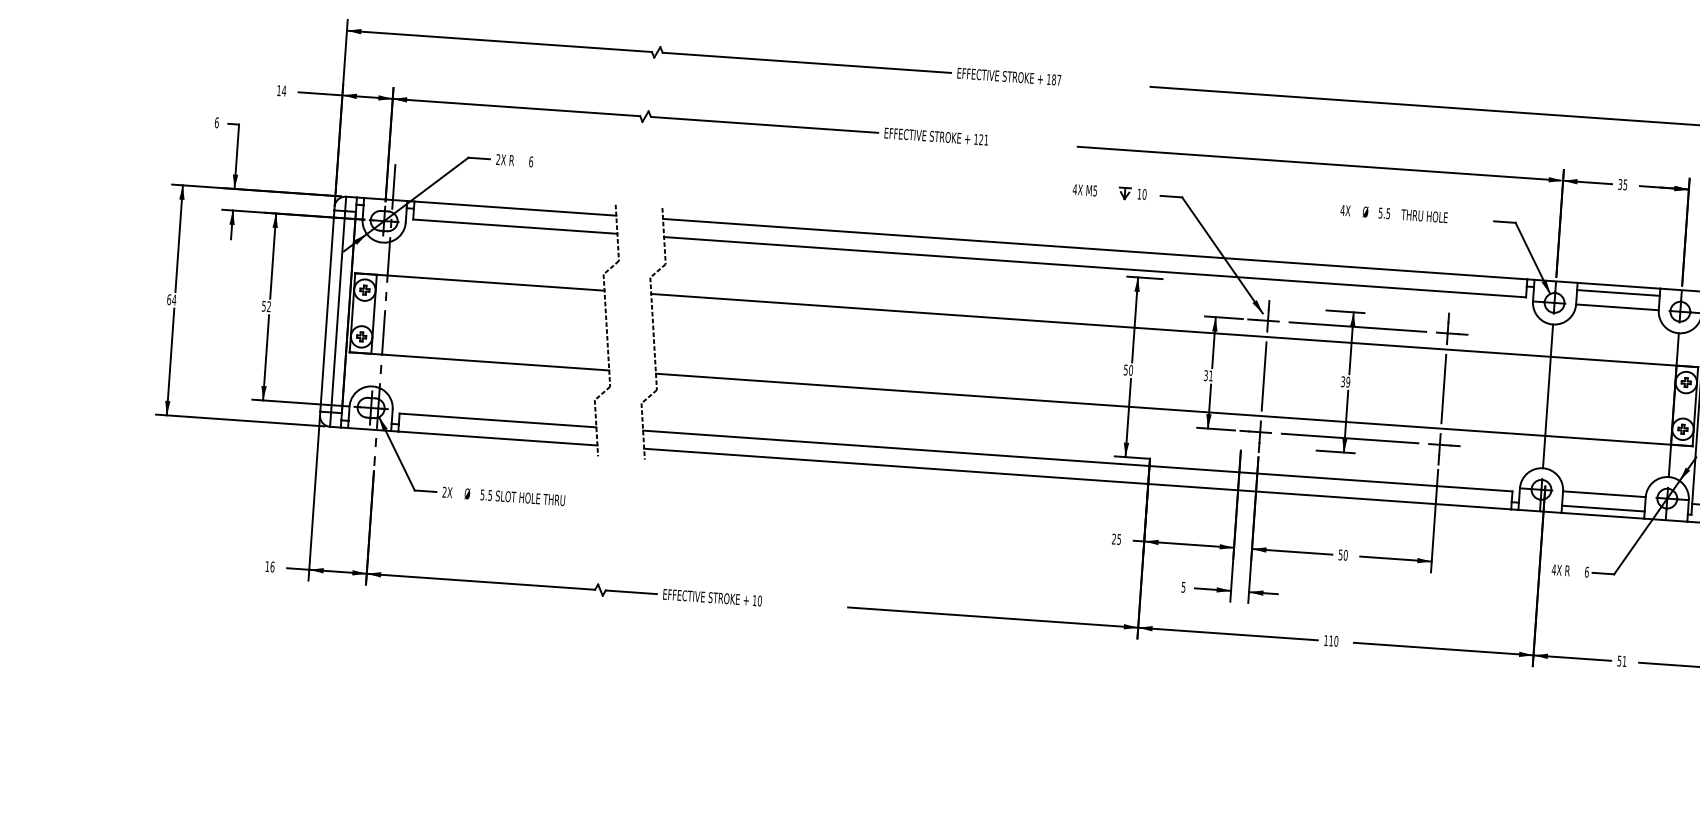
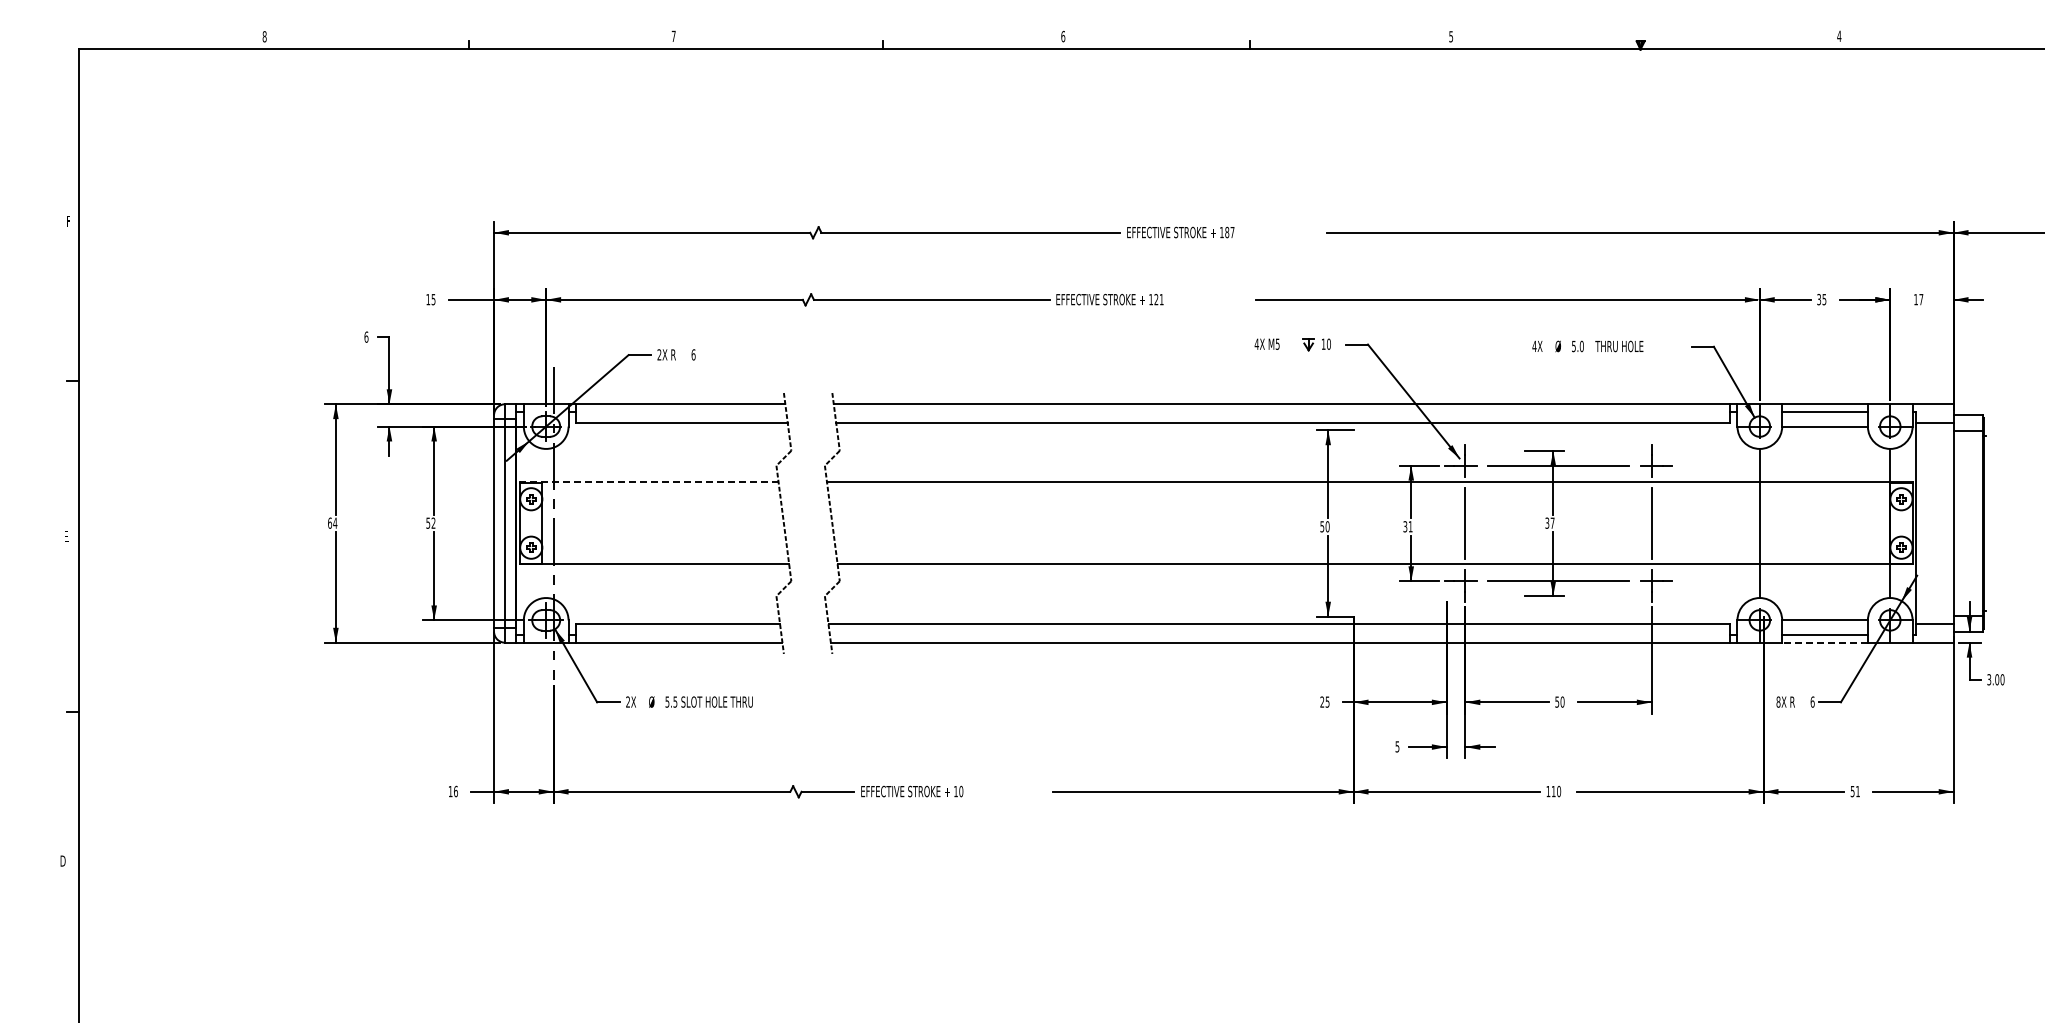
text: (284, 90) -> (433, 299), 14 -> 15
text: (1387, 213) -> (1581, 346), 5.5 -> 5.0
line: (479, 281) -> (648, 482), solid -> dashed
text: (1348, 381) -> (1552, 522), 39 -> 37
line: (1603, 515) -> (1825, 642), solid -> dashed
text: (1554, 569) -> (1778, 701), 4X -> 8X

